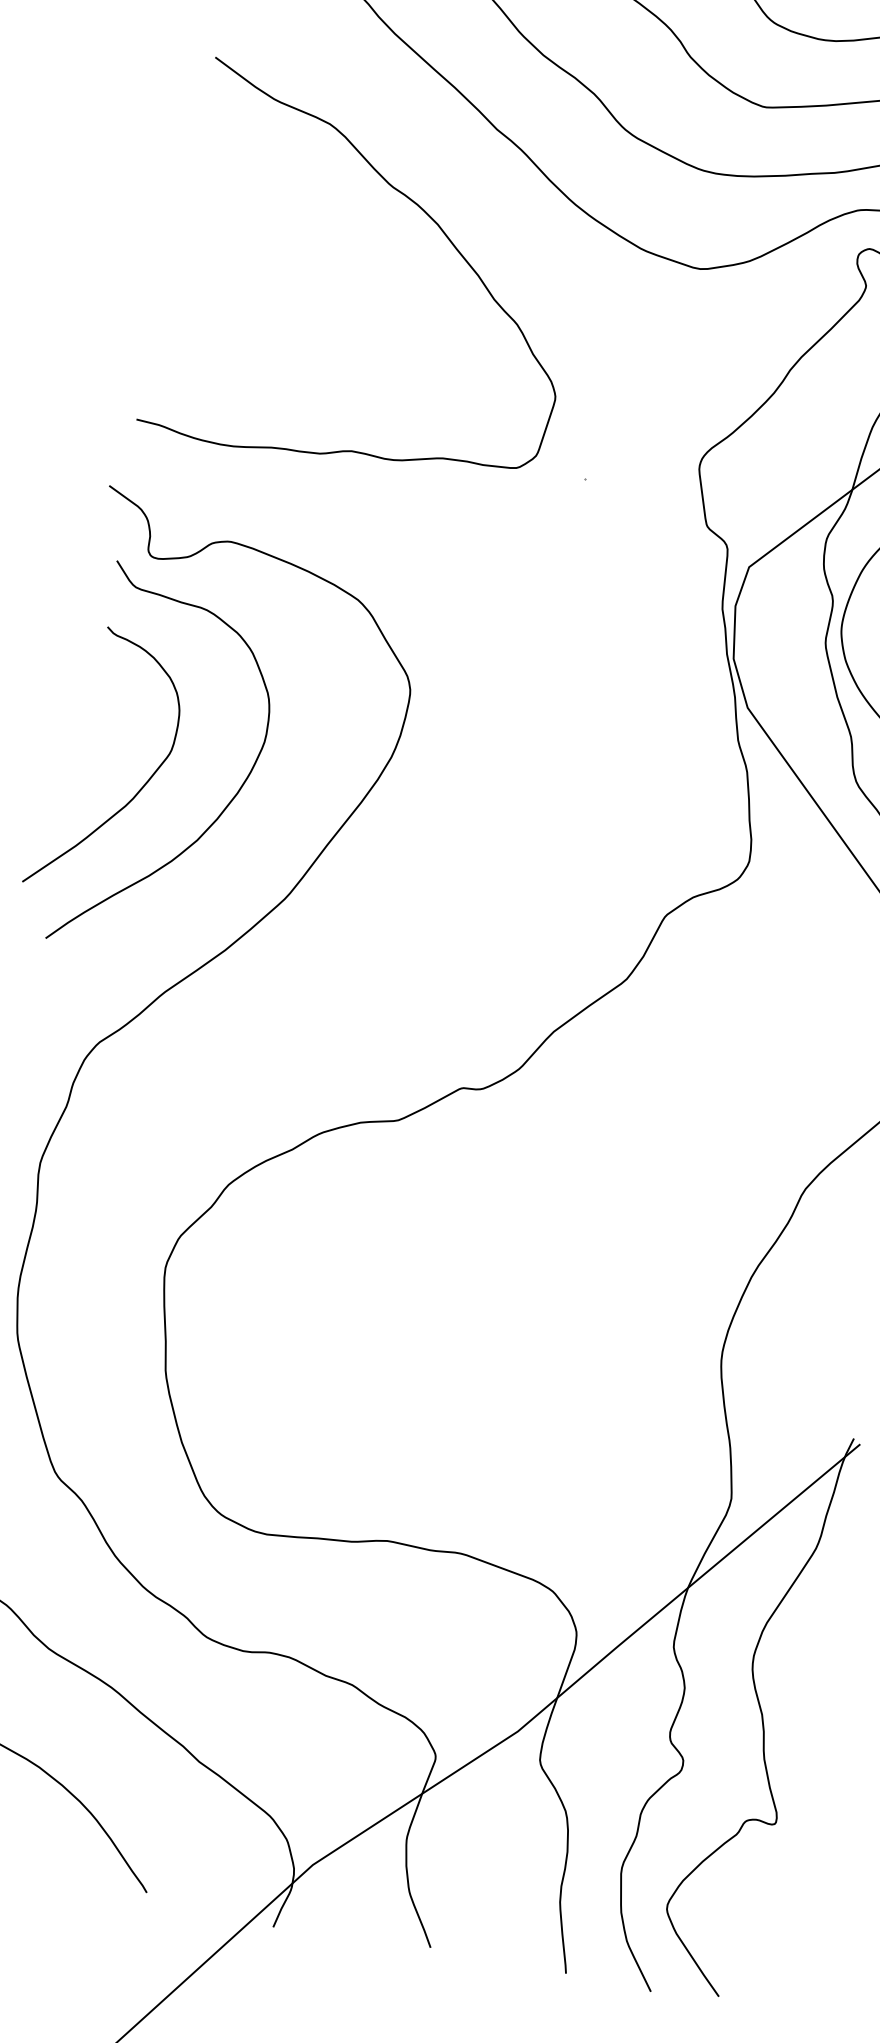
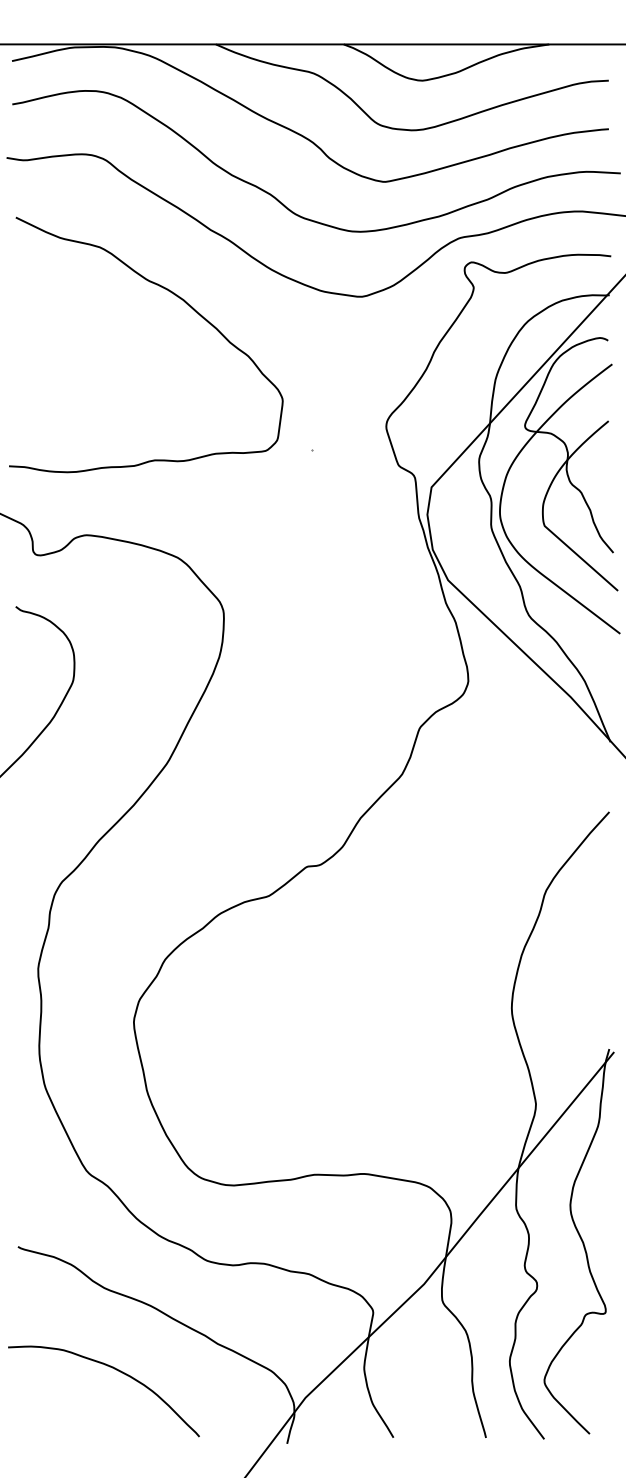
curve: (224, 806) -> (115, 710), removed

